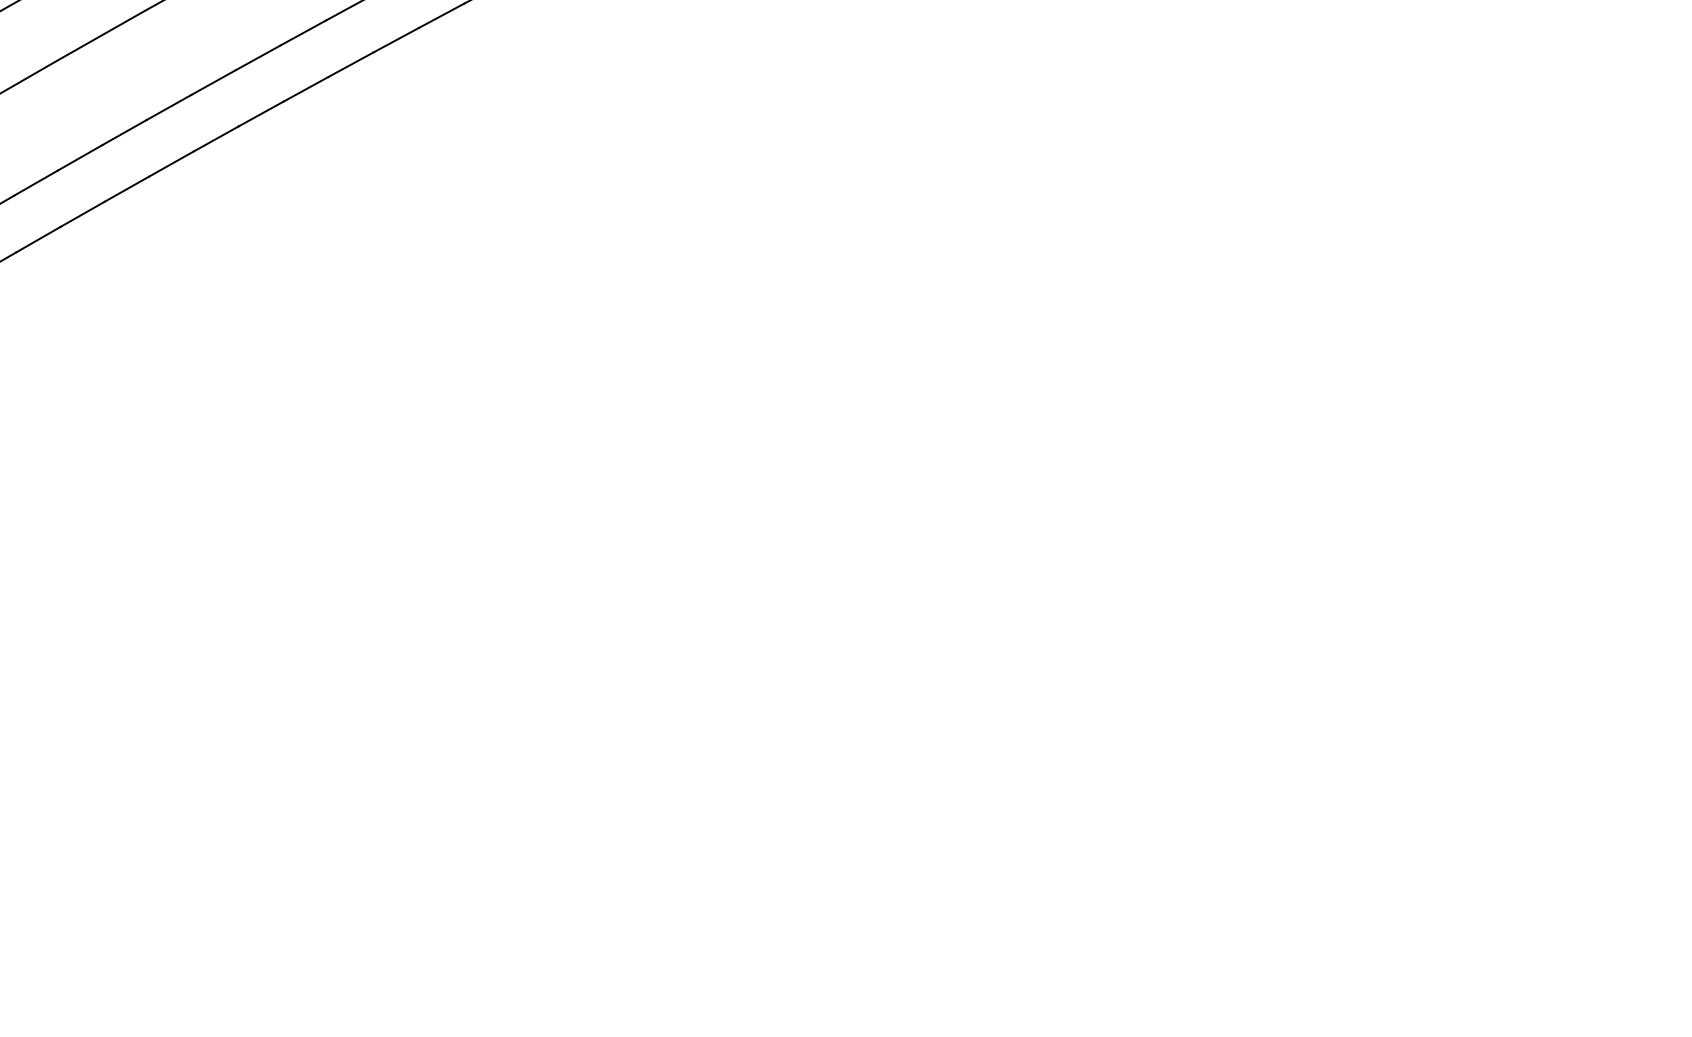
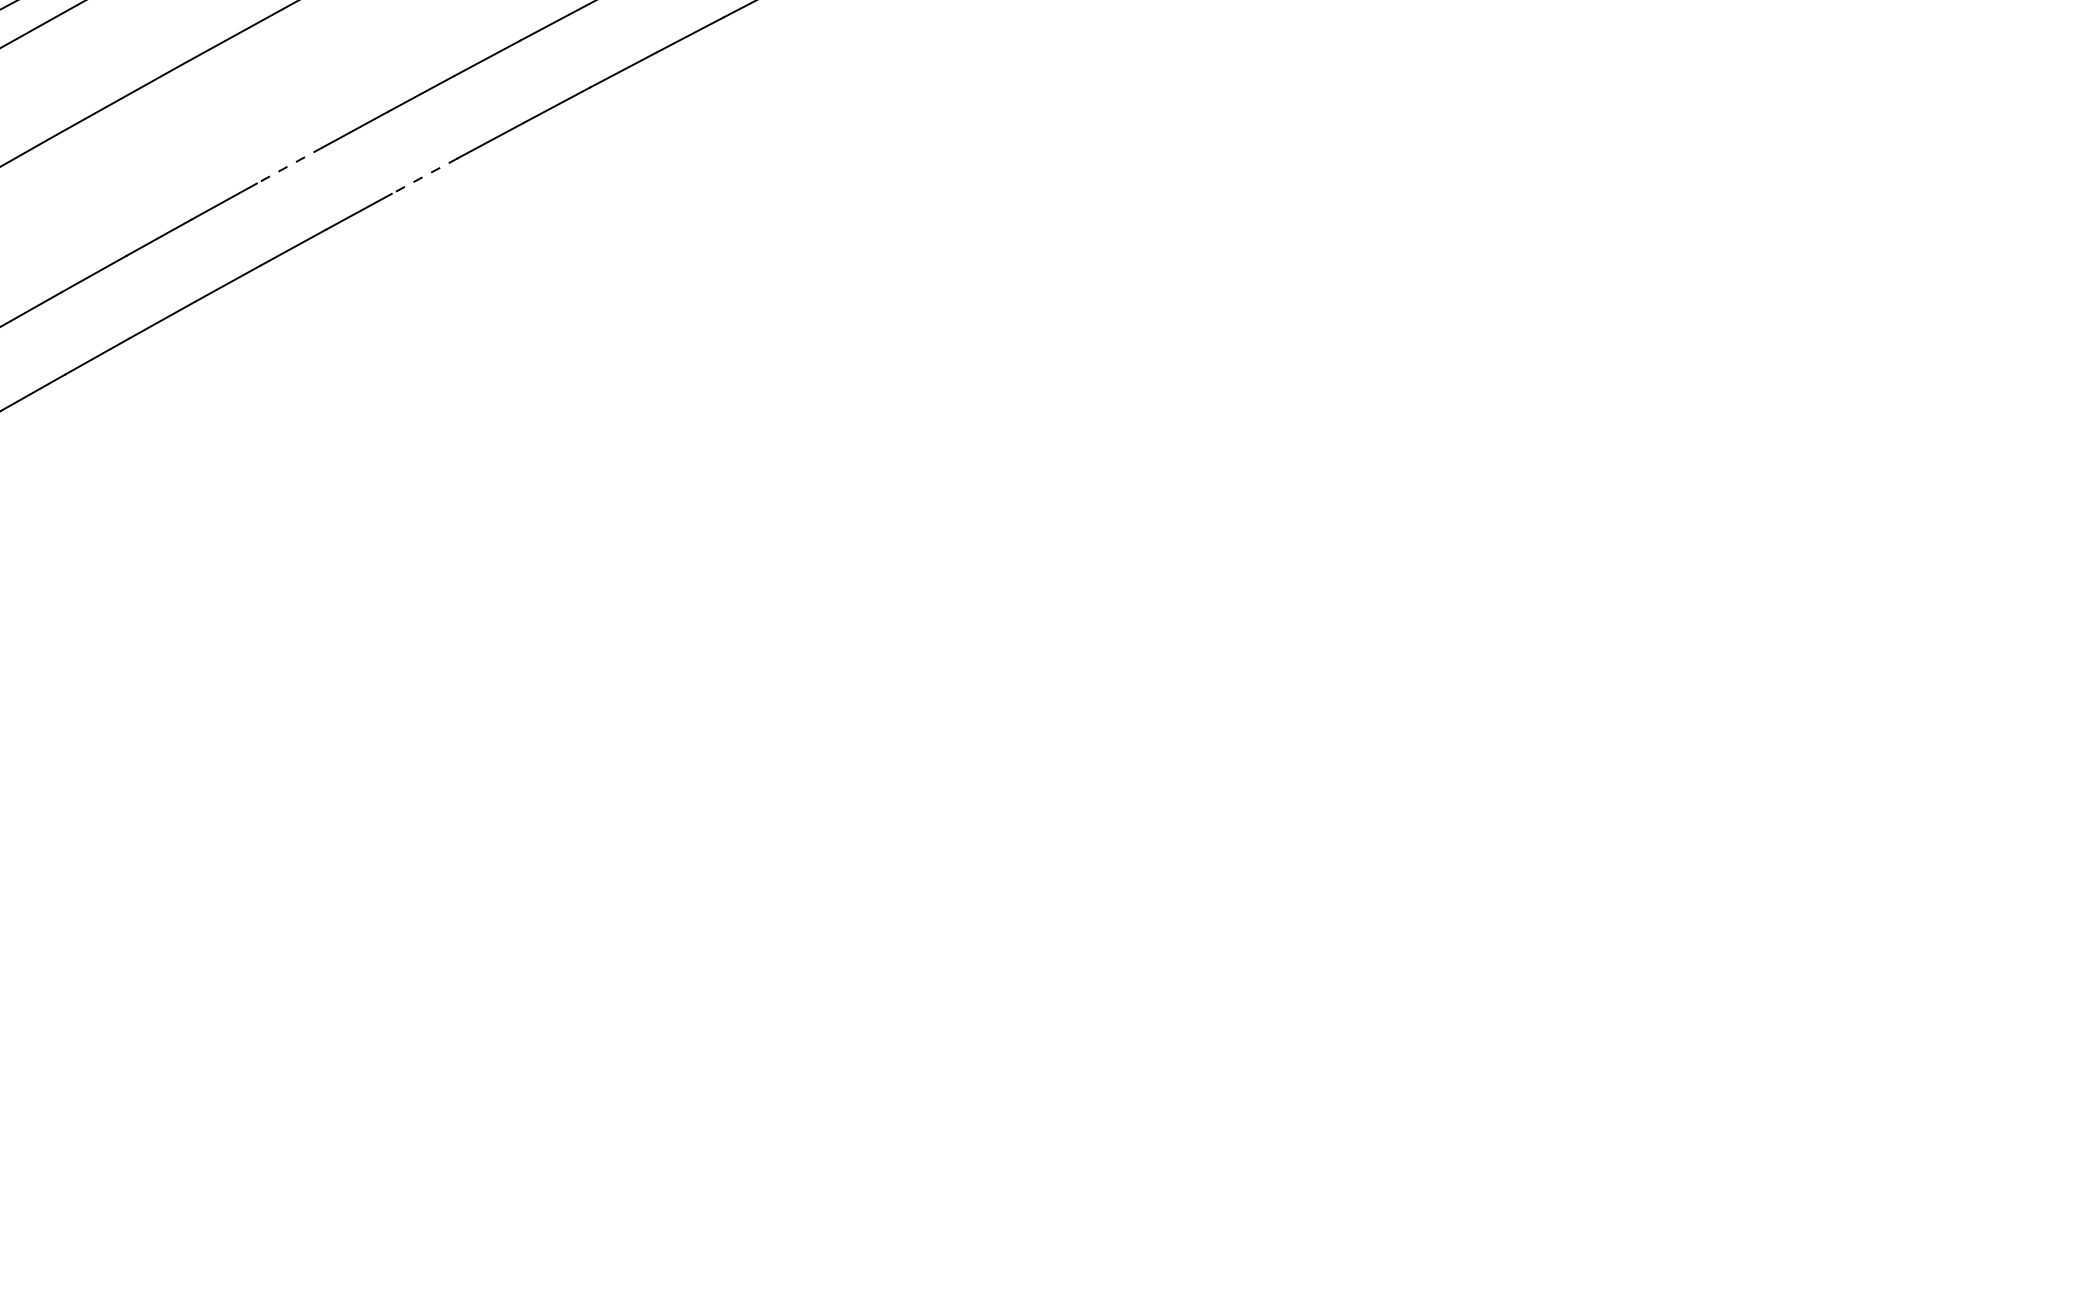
line: (303, 32) -> (289, 164), solid -> dashed
line: (396, 40) -> (425, 176), solid -> dashed

